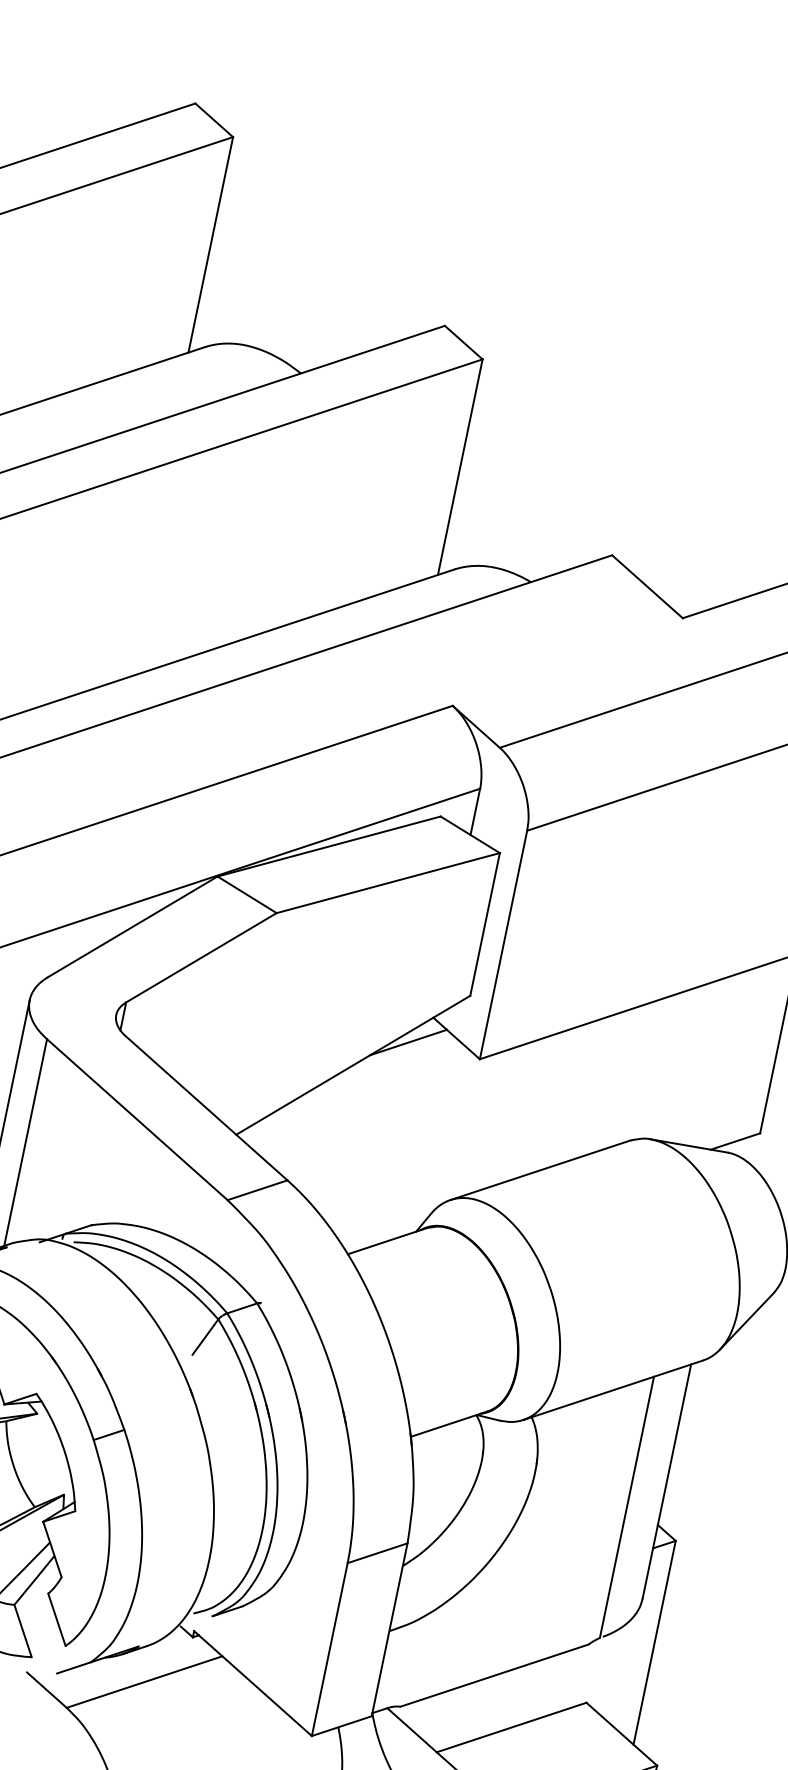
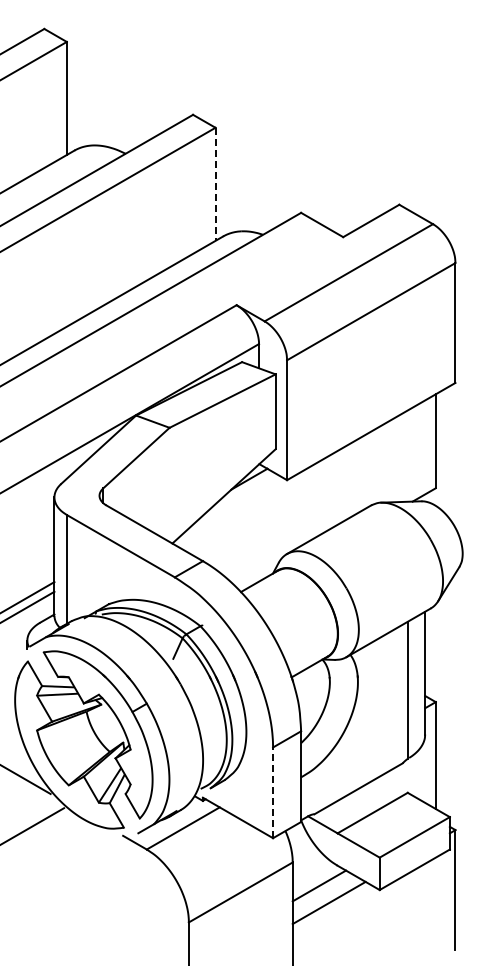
line: (460, 467) -> (215, 184), solid -> dashed
line: (330, 1649) -> (273, 792), solid -> dashed

